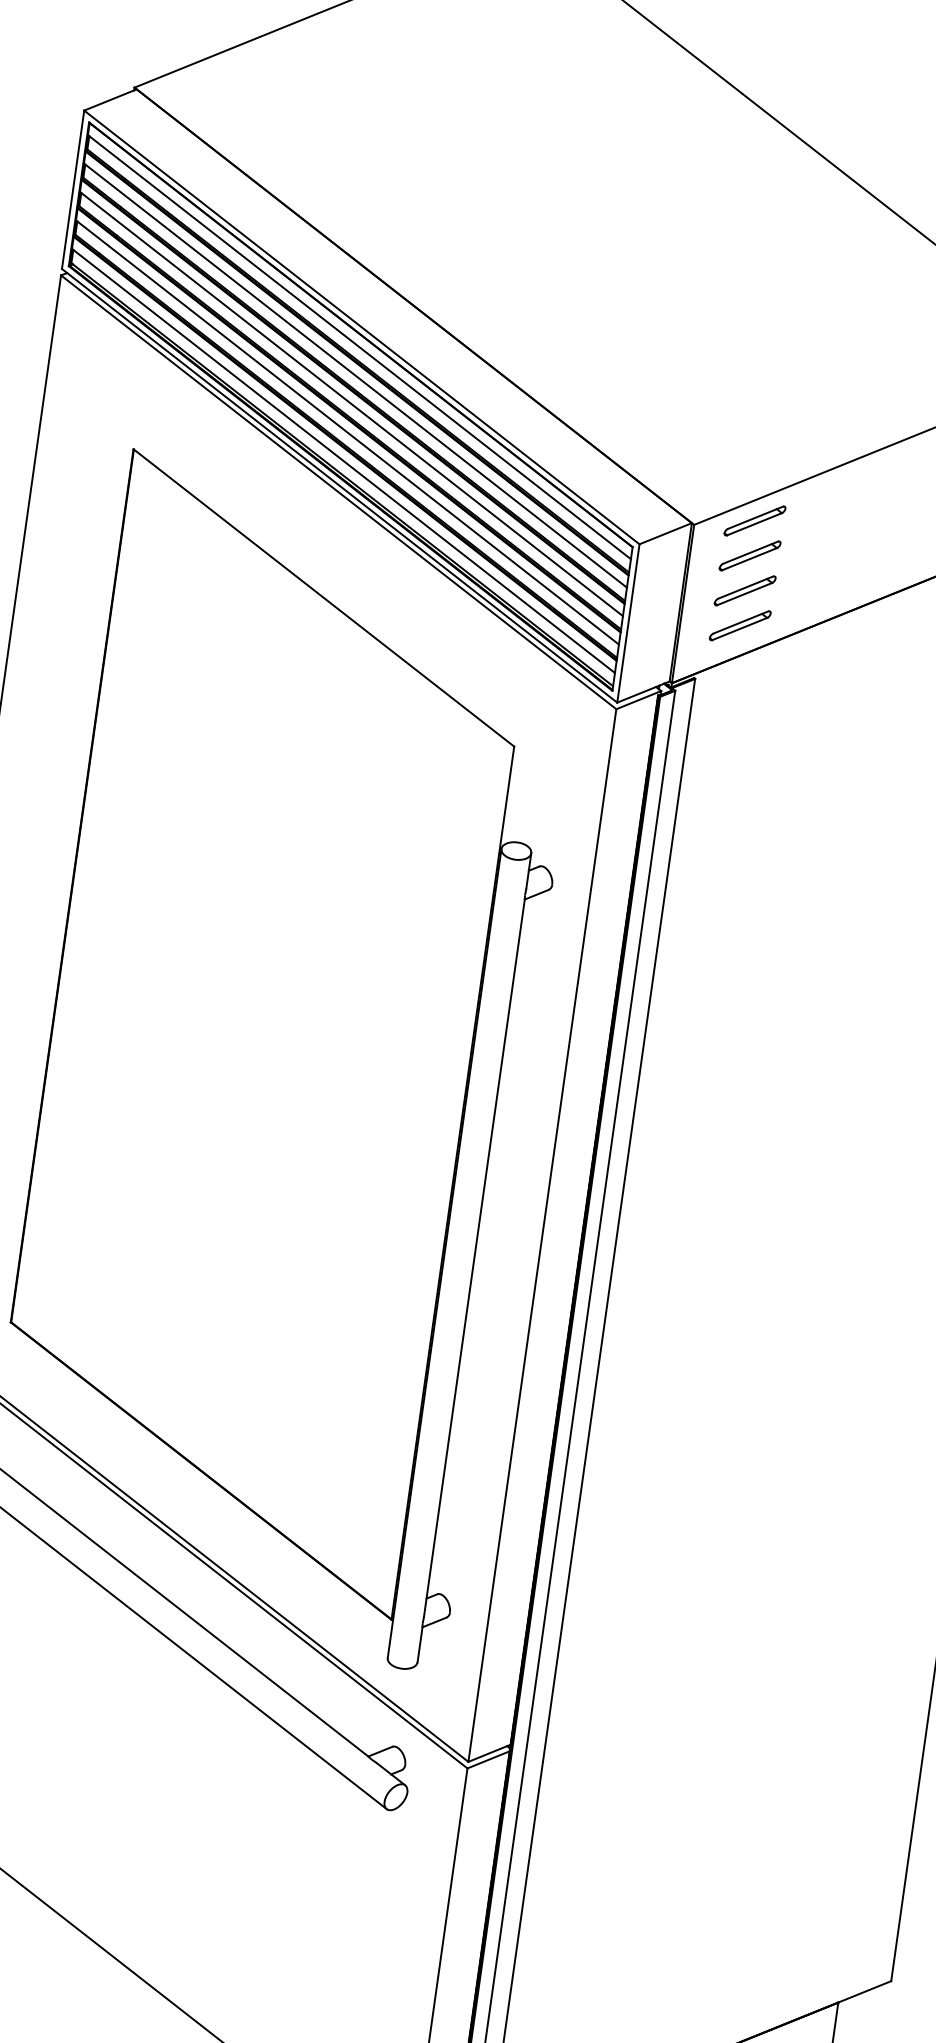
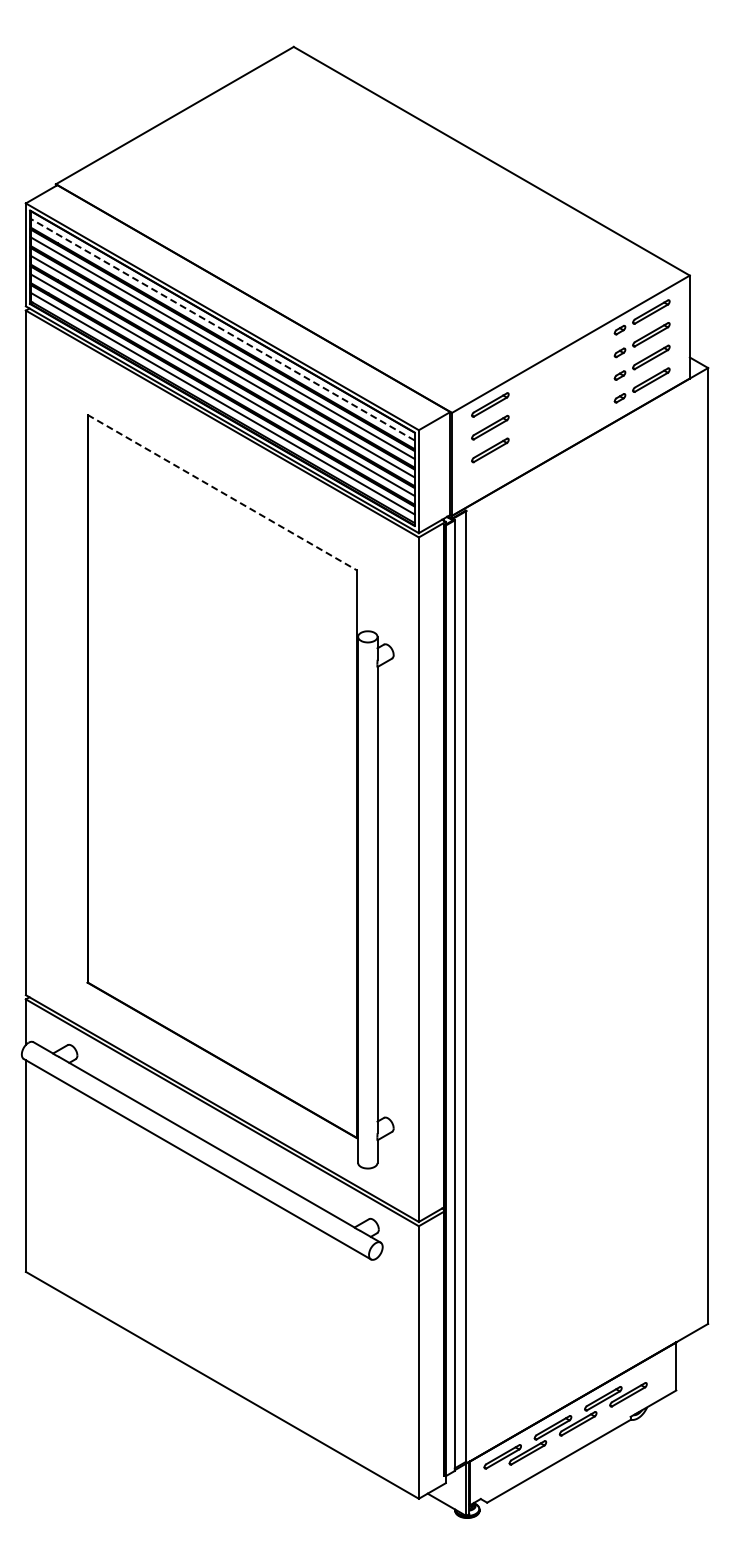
line: (359, 346) -> (222, 329), solid -> dashed
line: (324, 597) -> (222, 492), solid -> dashed
part: (740, 624) -> (490, 472), removed

